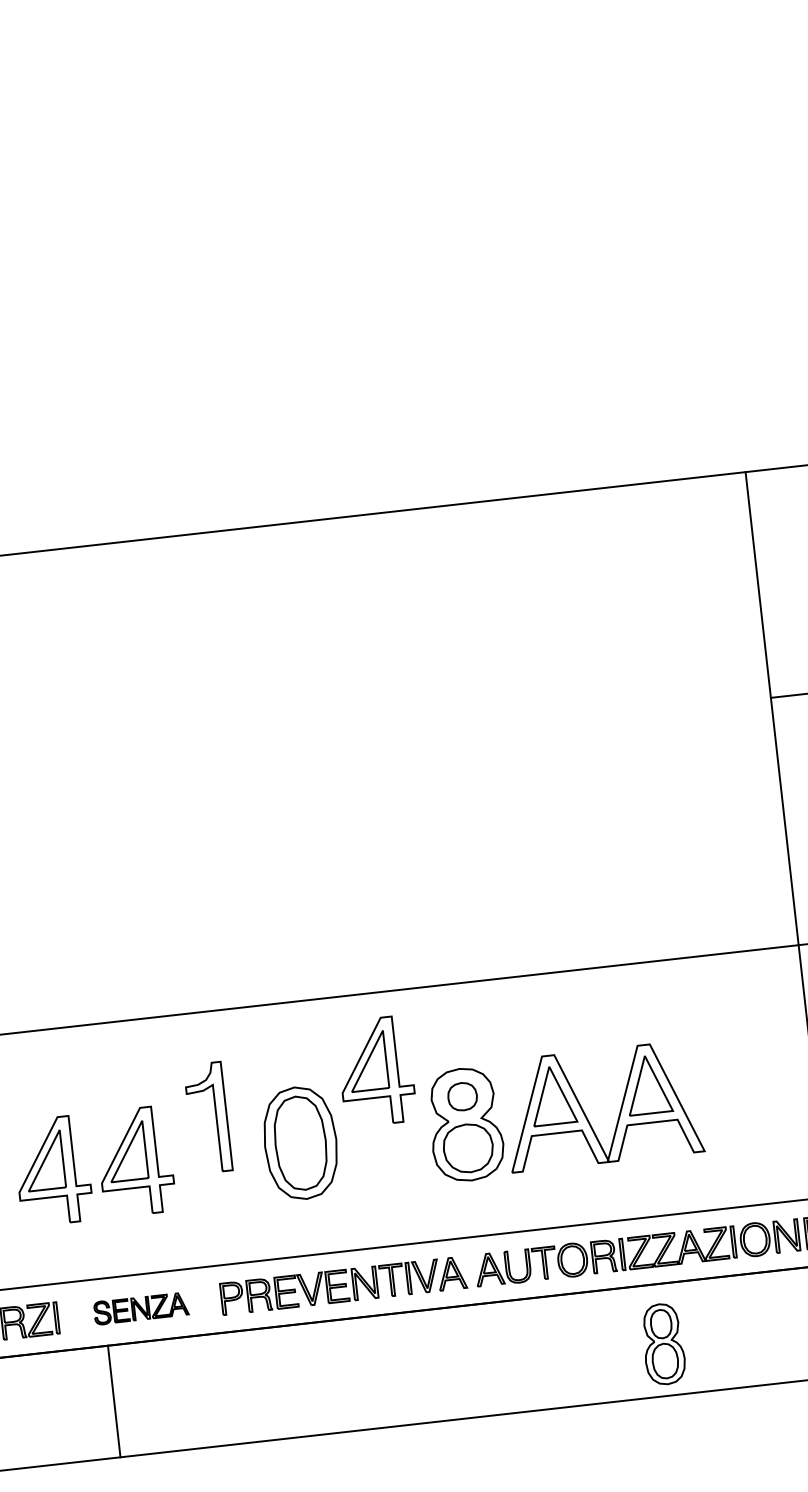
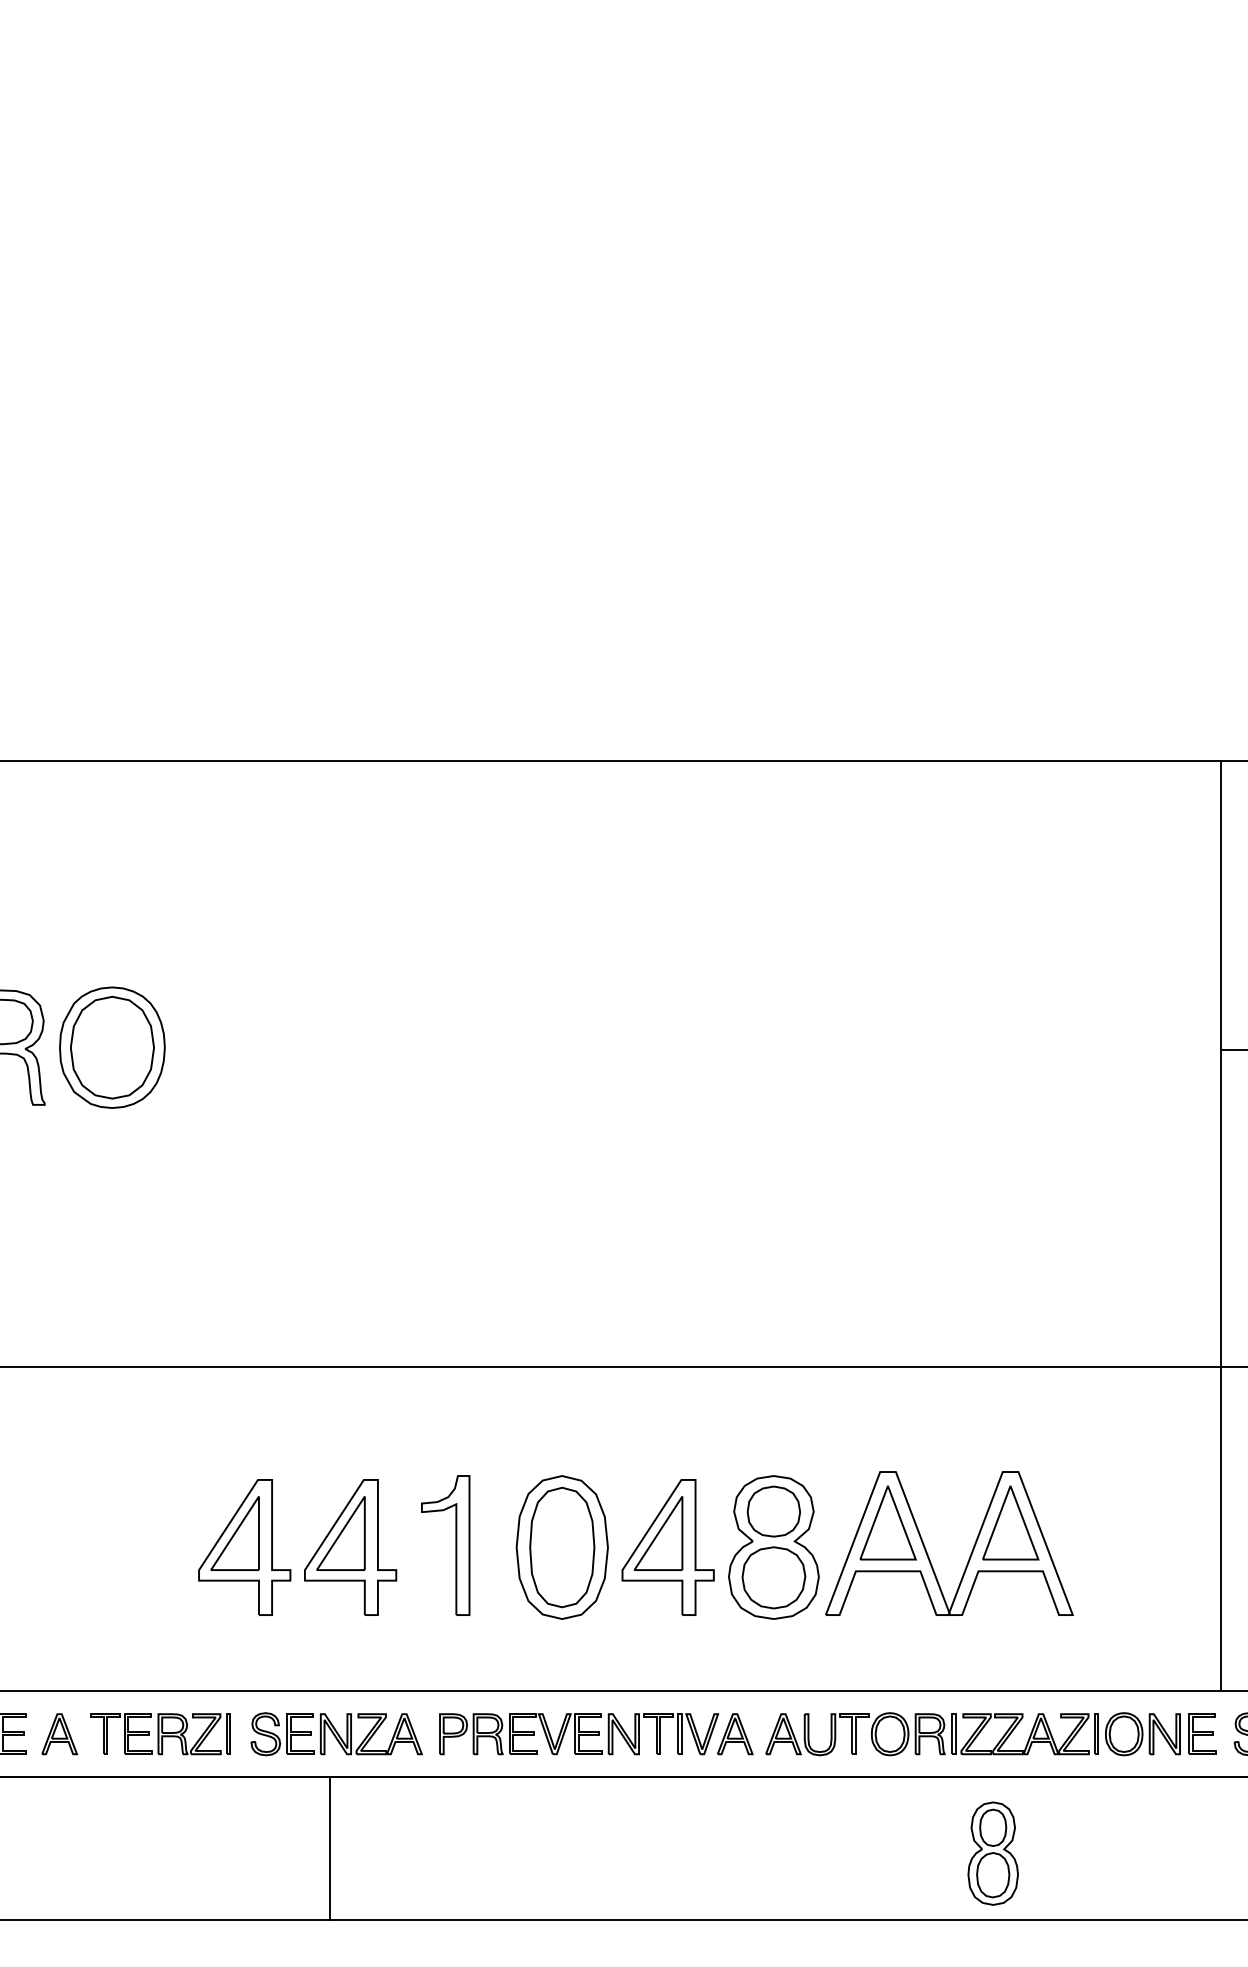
part: (375, 1071) -> (667, 1547), moved
part: (462, 1096) -> (773, 1511), size x1.43
part: (215, 1117) -> (455, 1545), moved
part: (140, 1308) -> (336, 1734), size x1.43
line: (114, 1401) -> (330, 1847), moved

